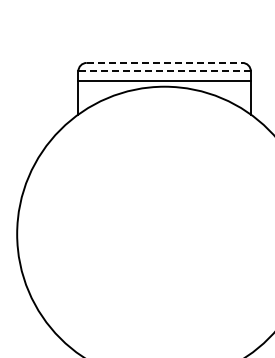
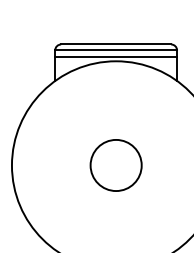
line: (164, 62) -> (116, 44), dashed -> solid
line: (164, 71) -> (116, 50), dashed -> solid
circle: (164, 234) -> (116, 165), added

